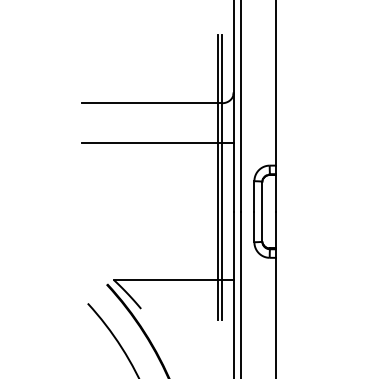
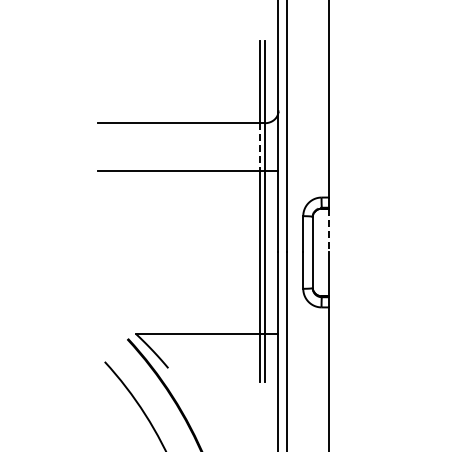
line: (218, 122) -> (260, 146), solid -> dashed
line: (275, 193) -> (328, 230), solid -> dashed

